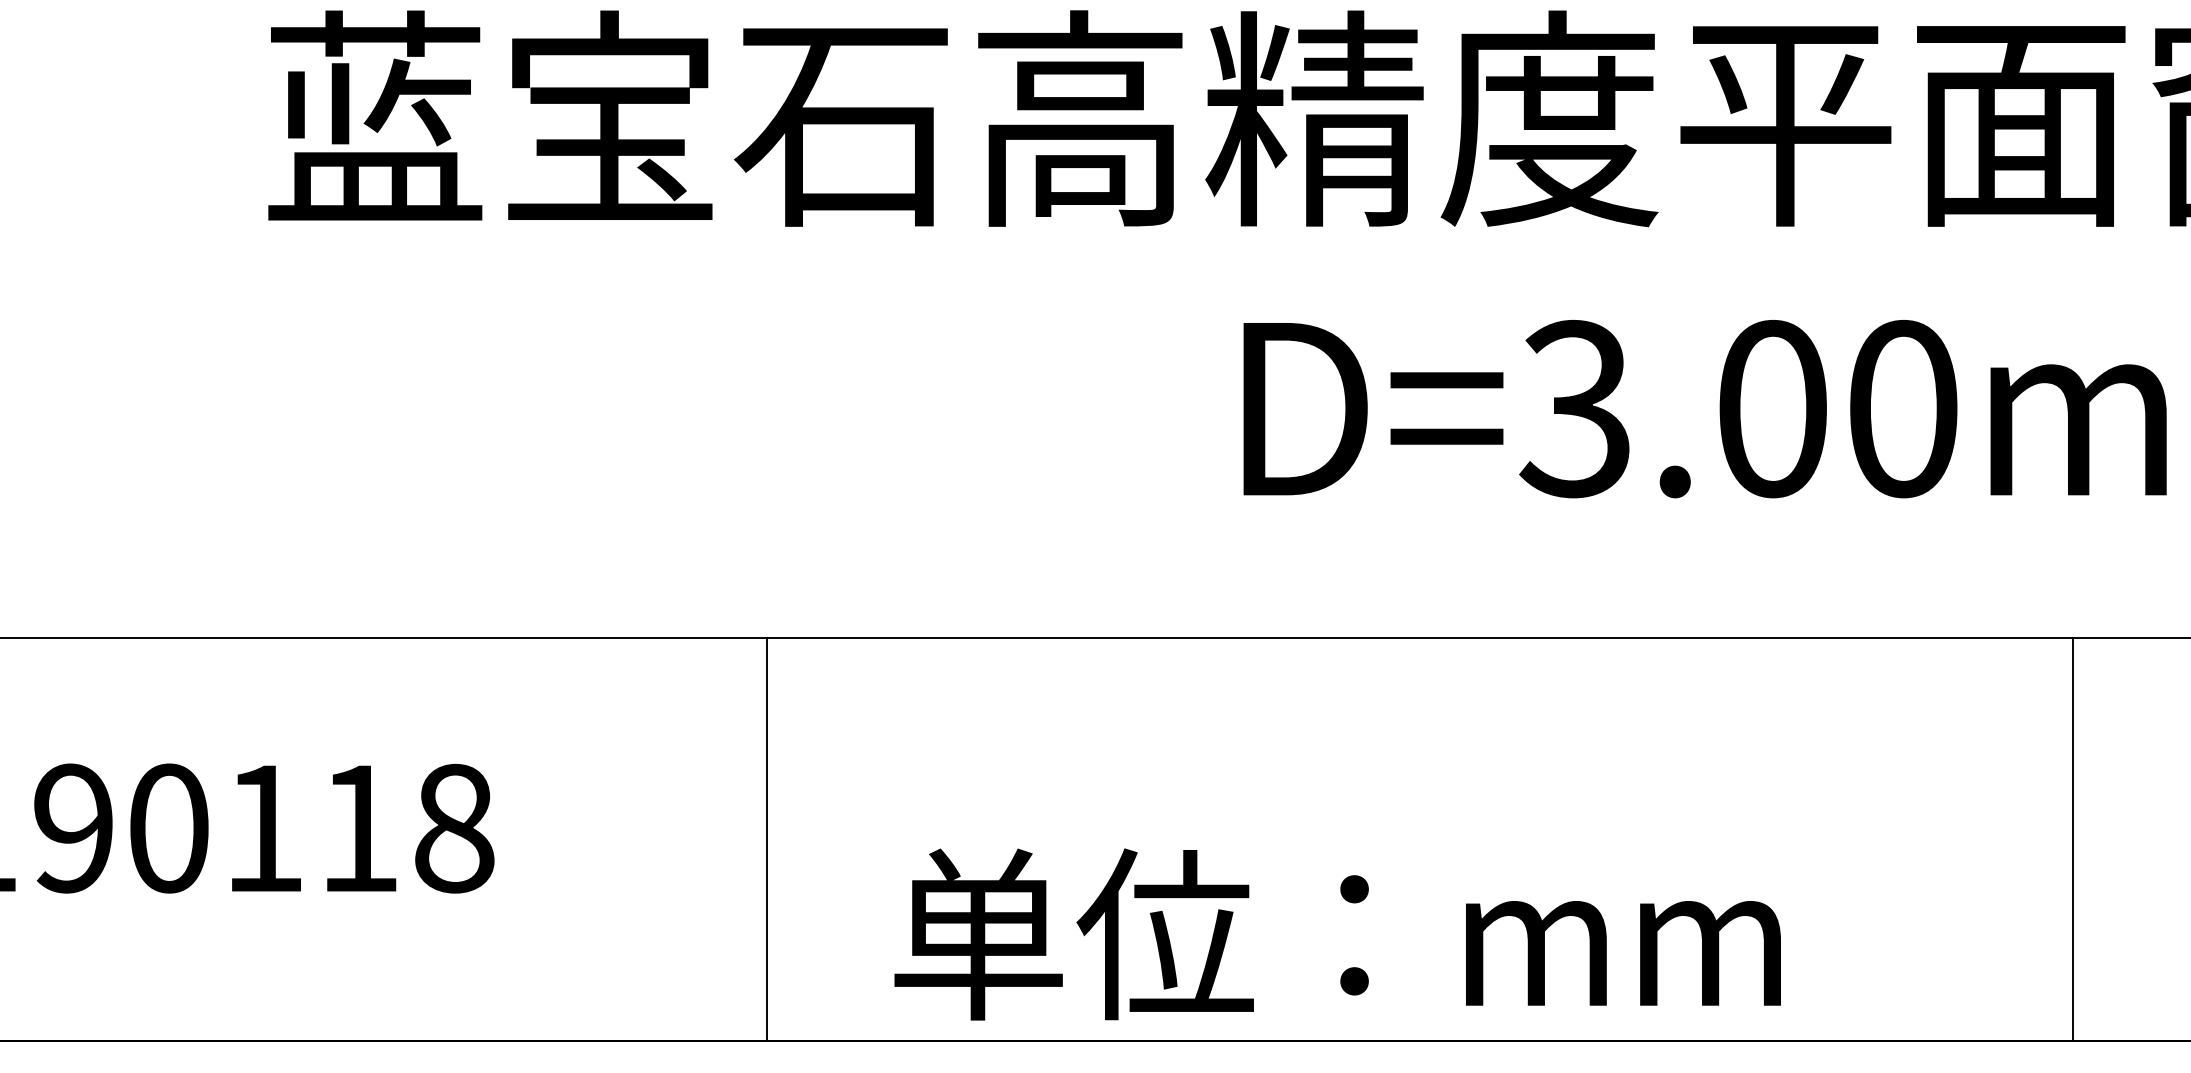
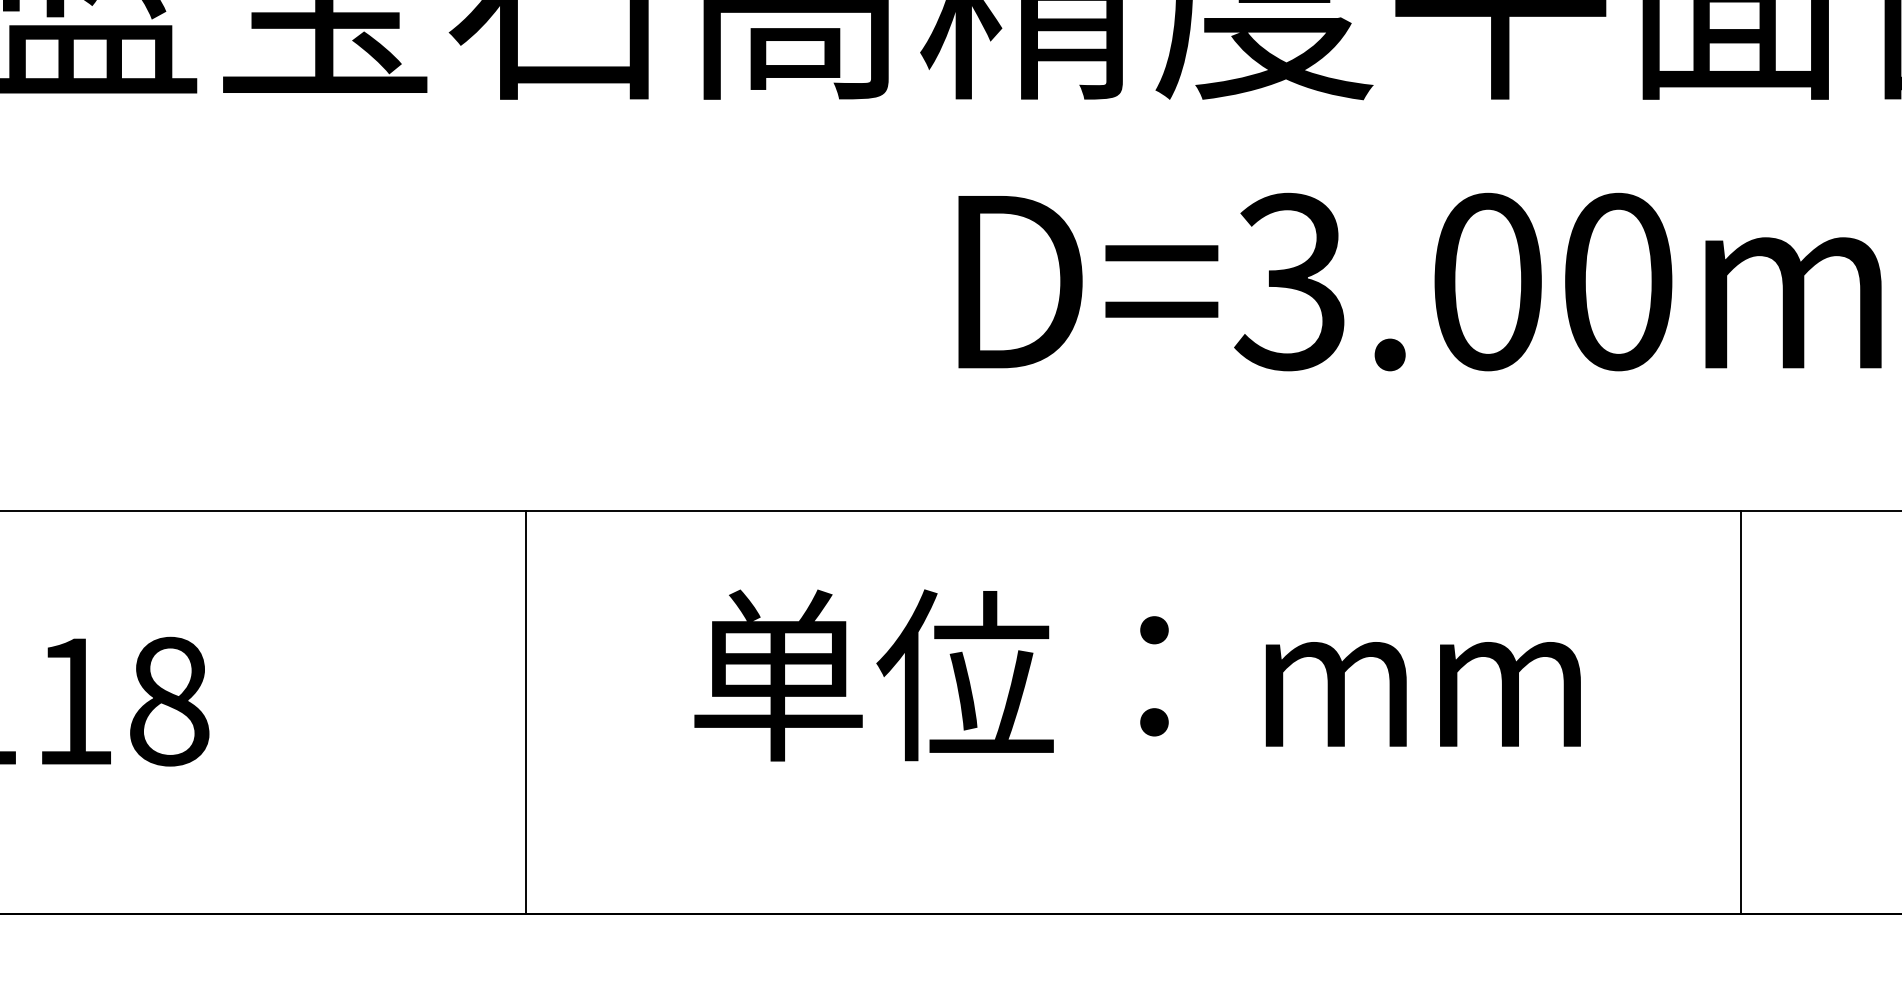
line: (766, 839) -> (525, 712), moved
line: (2073, 839) -> (1741, 712), moved
text: (1337, 934) -> (1137, 675), moved

